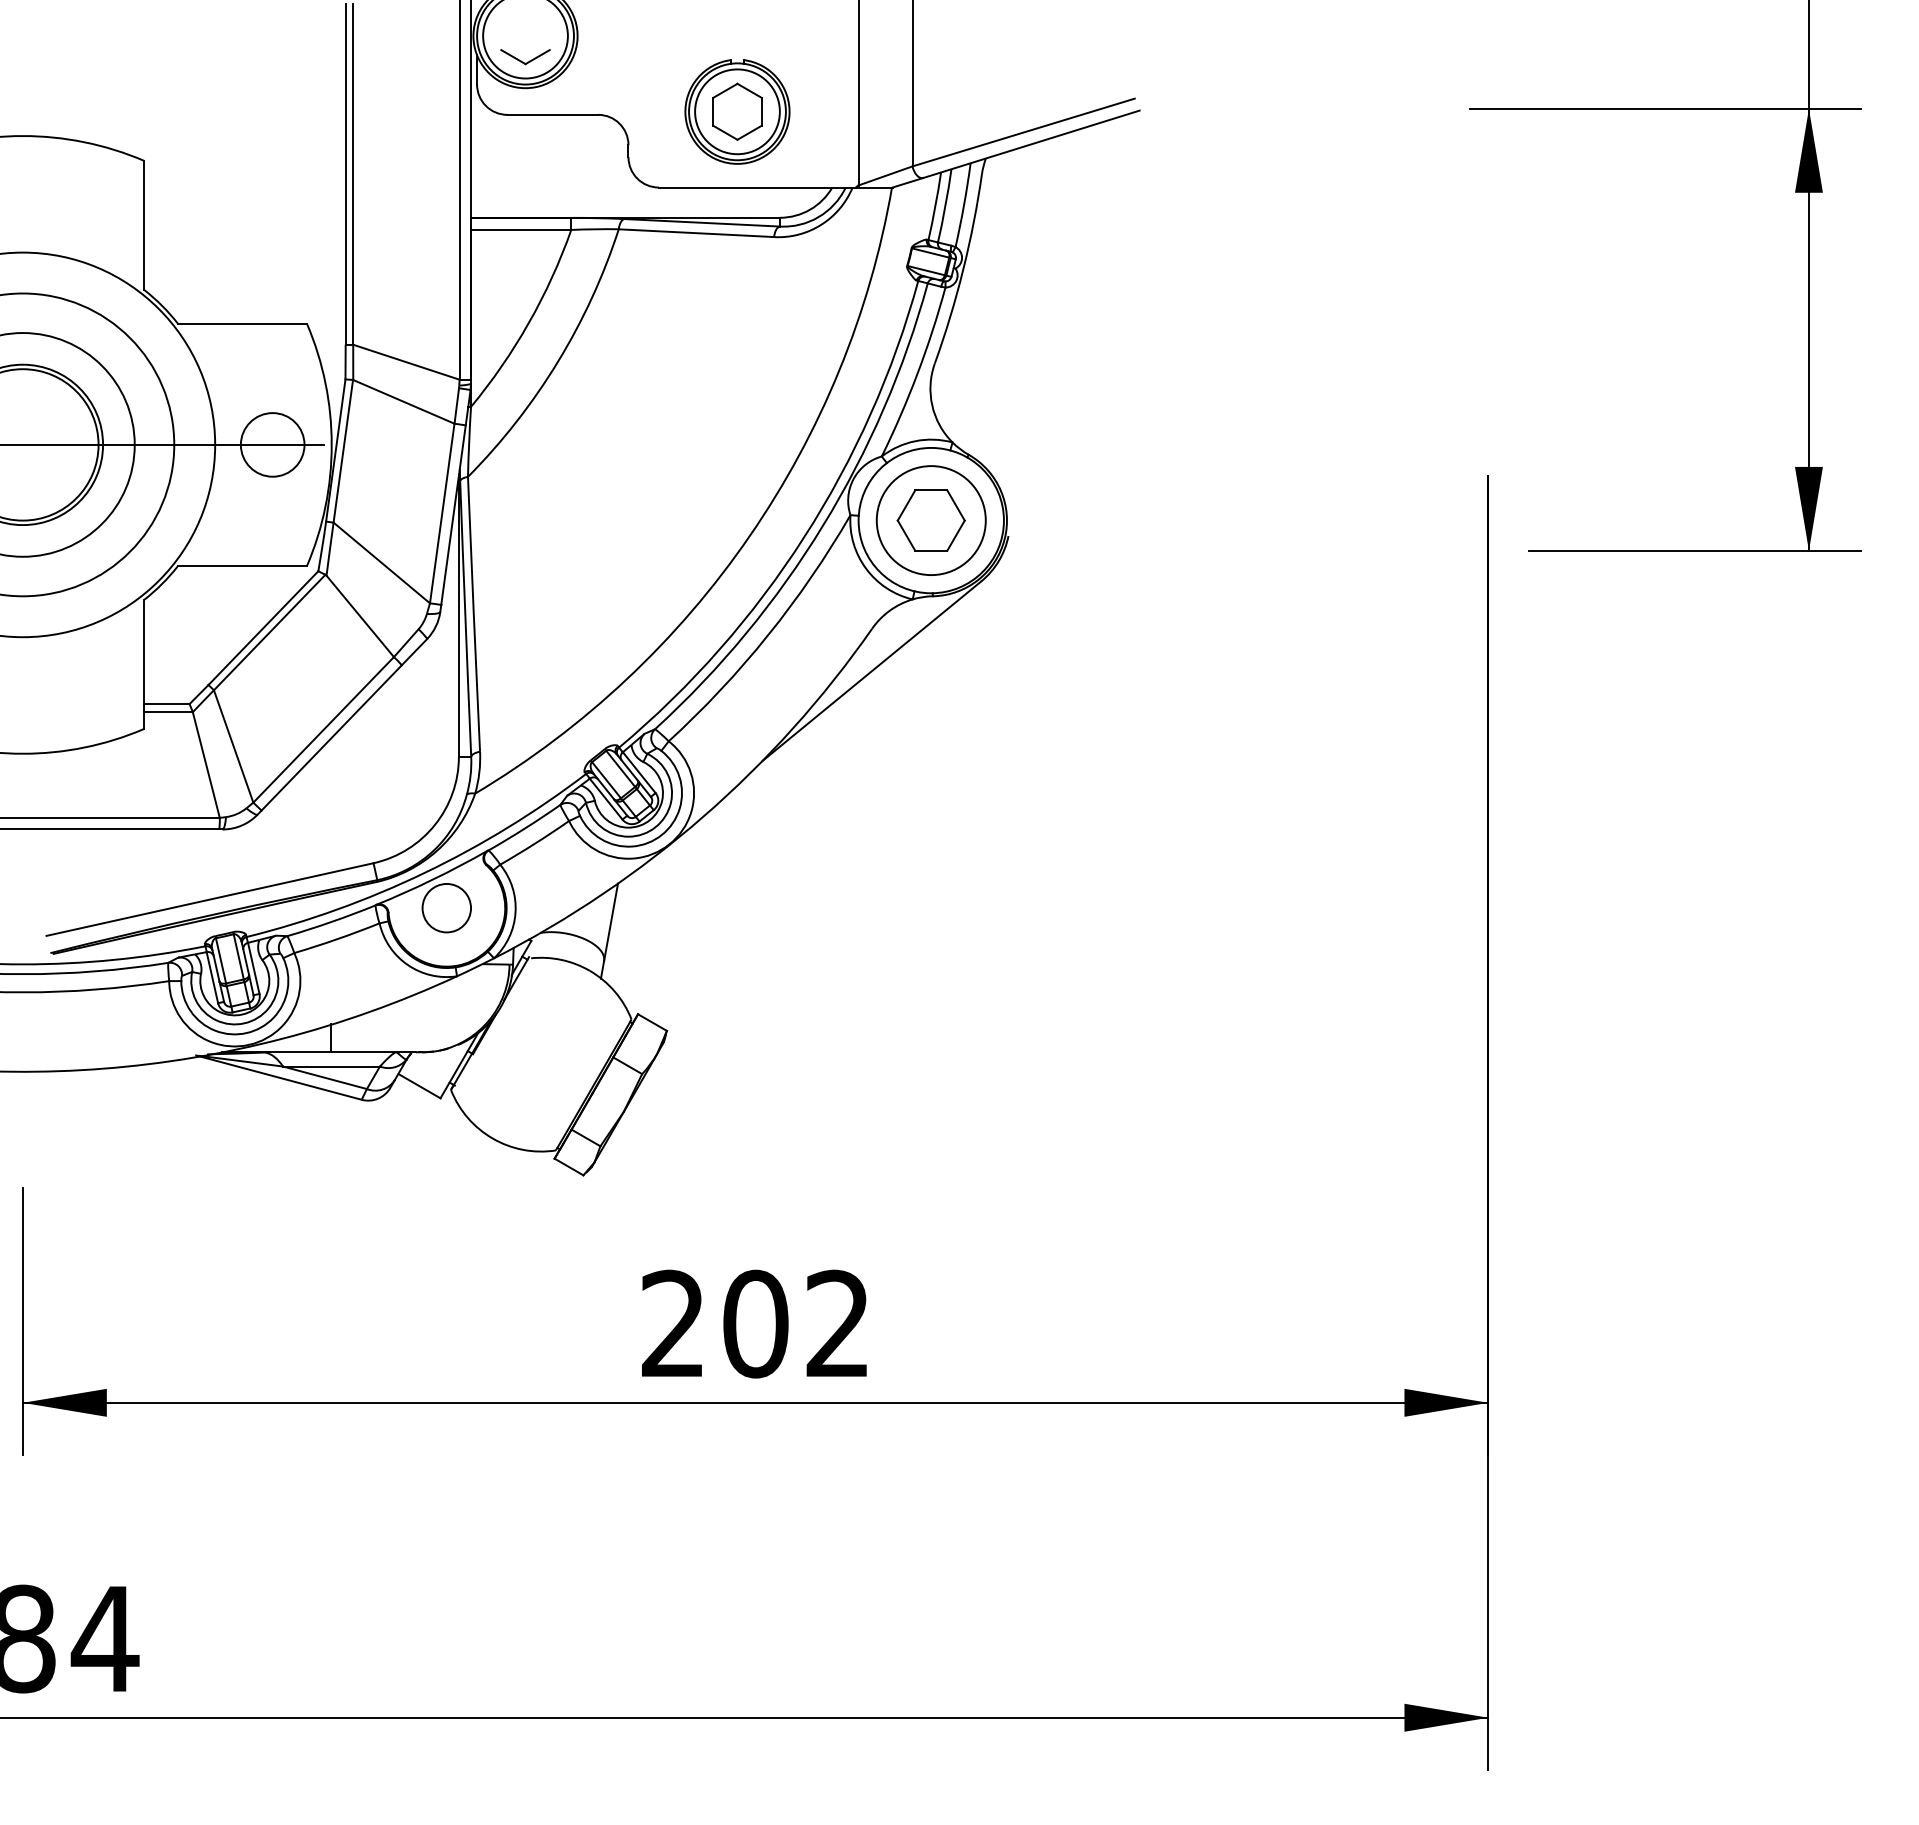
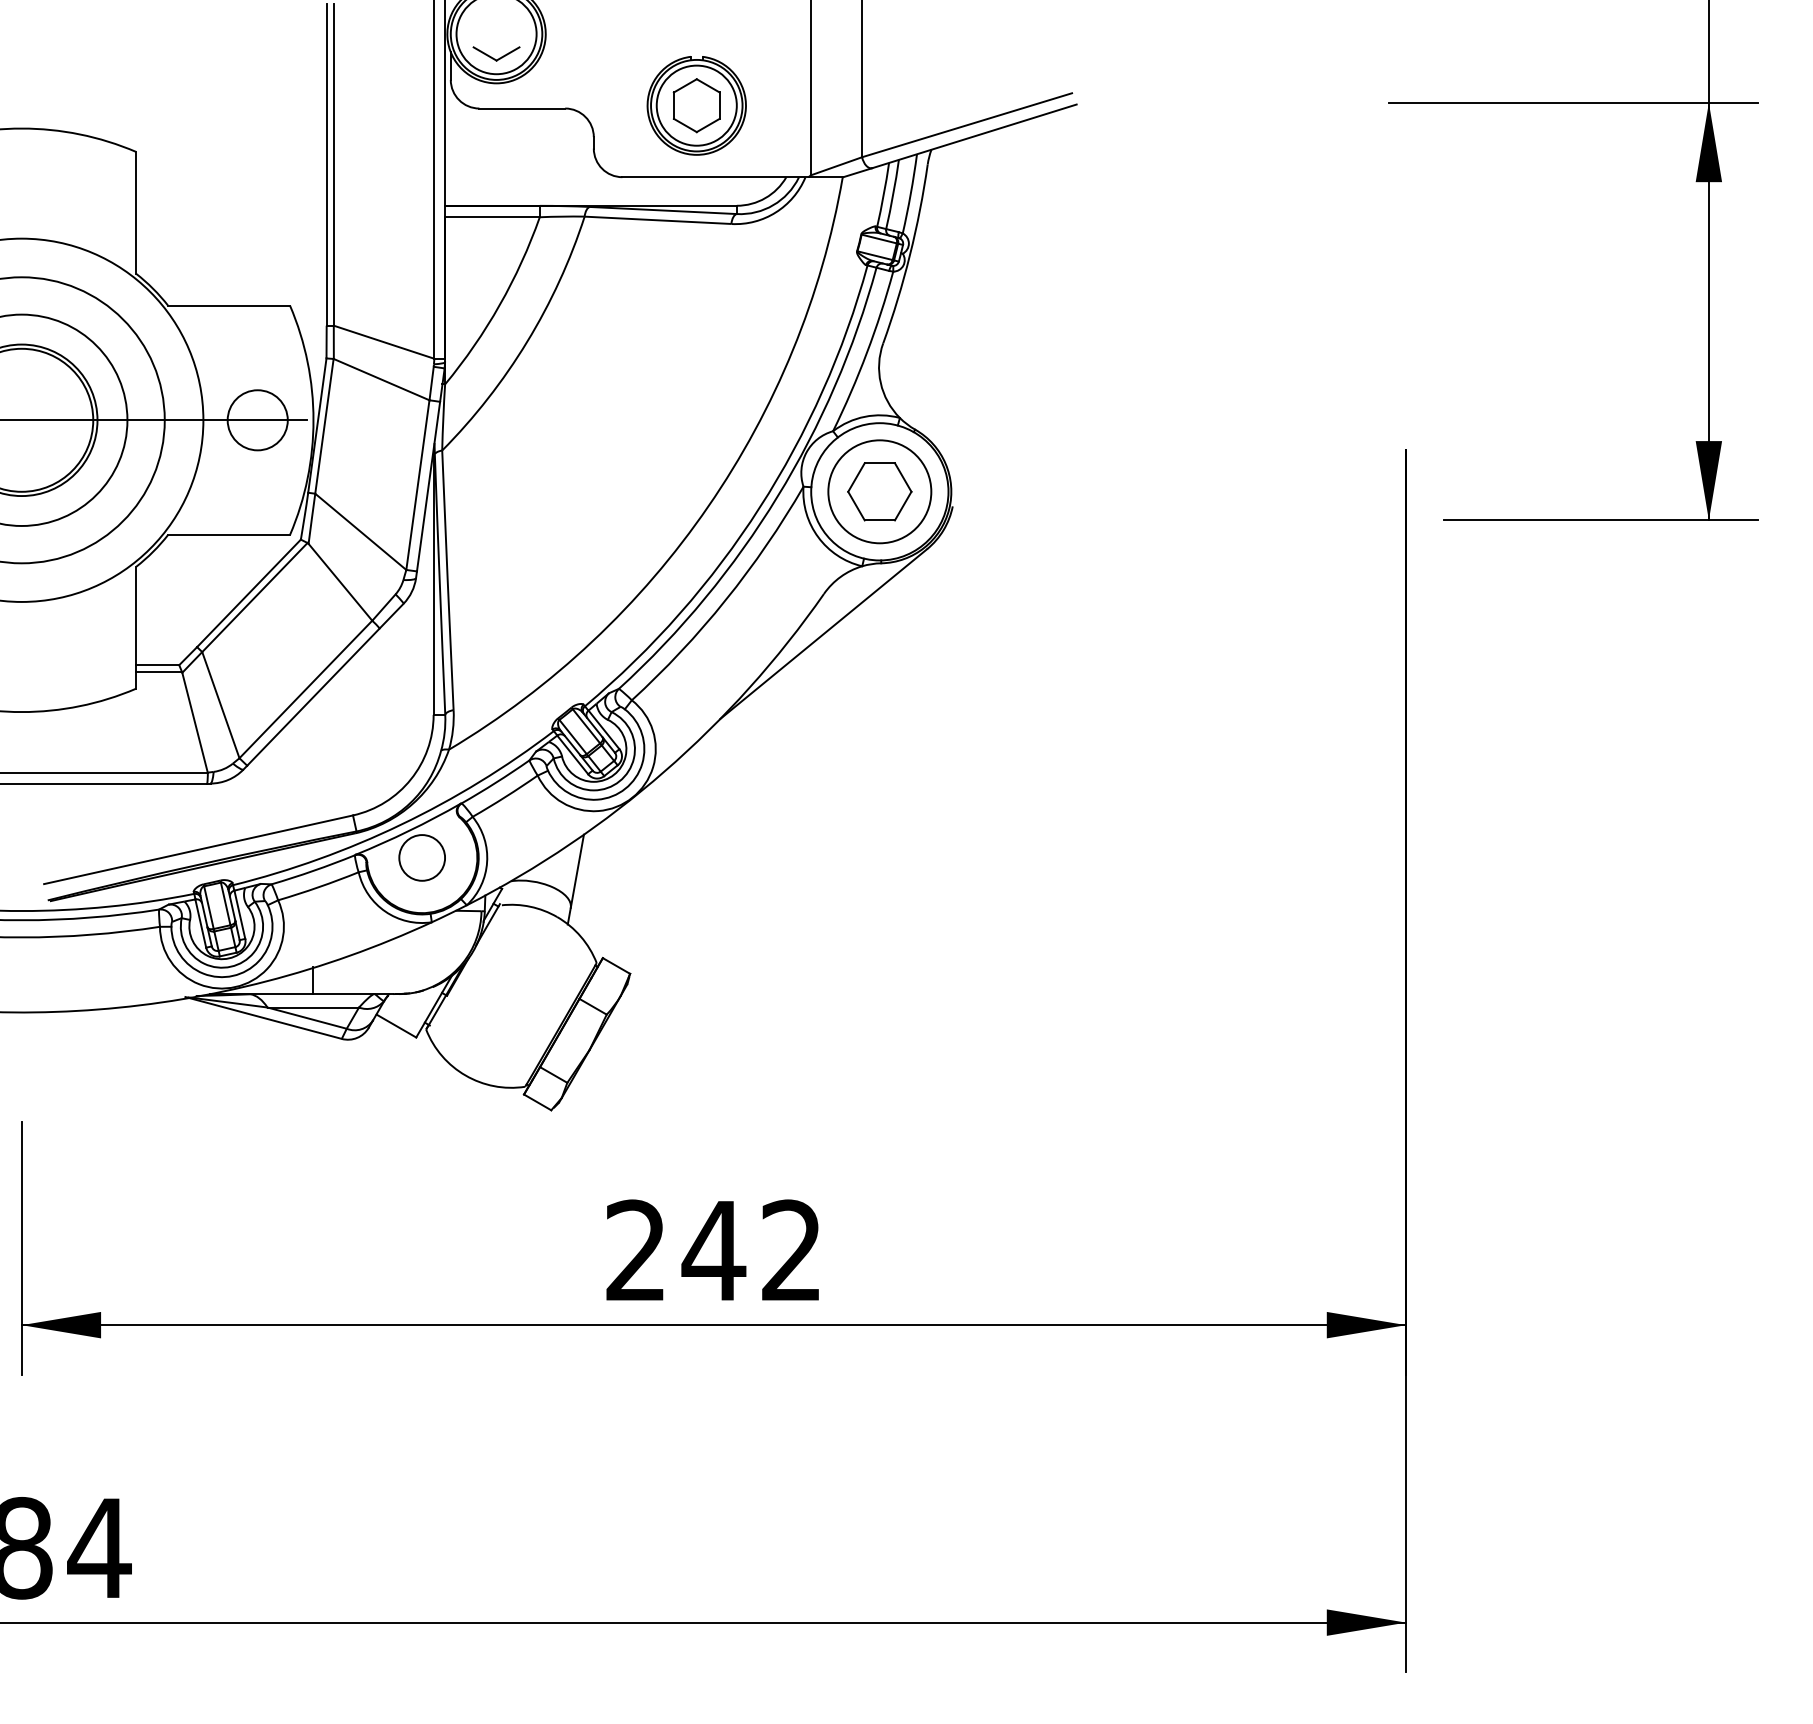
text: (755, 1323) -> (713, 1250), 202 -> 242

